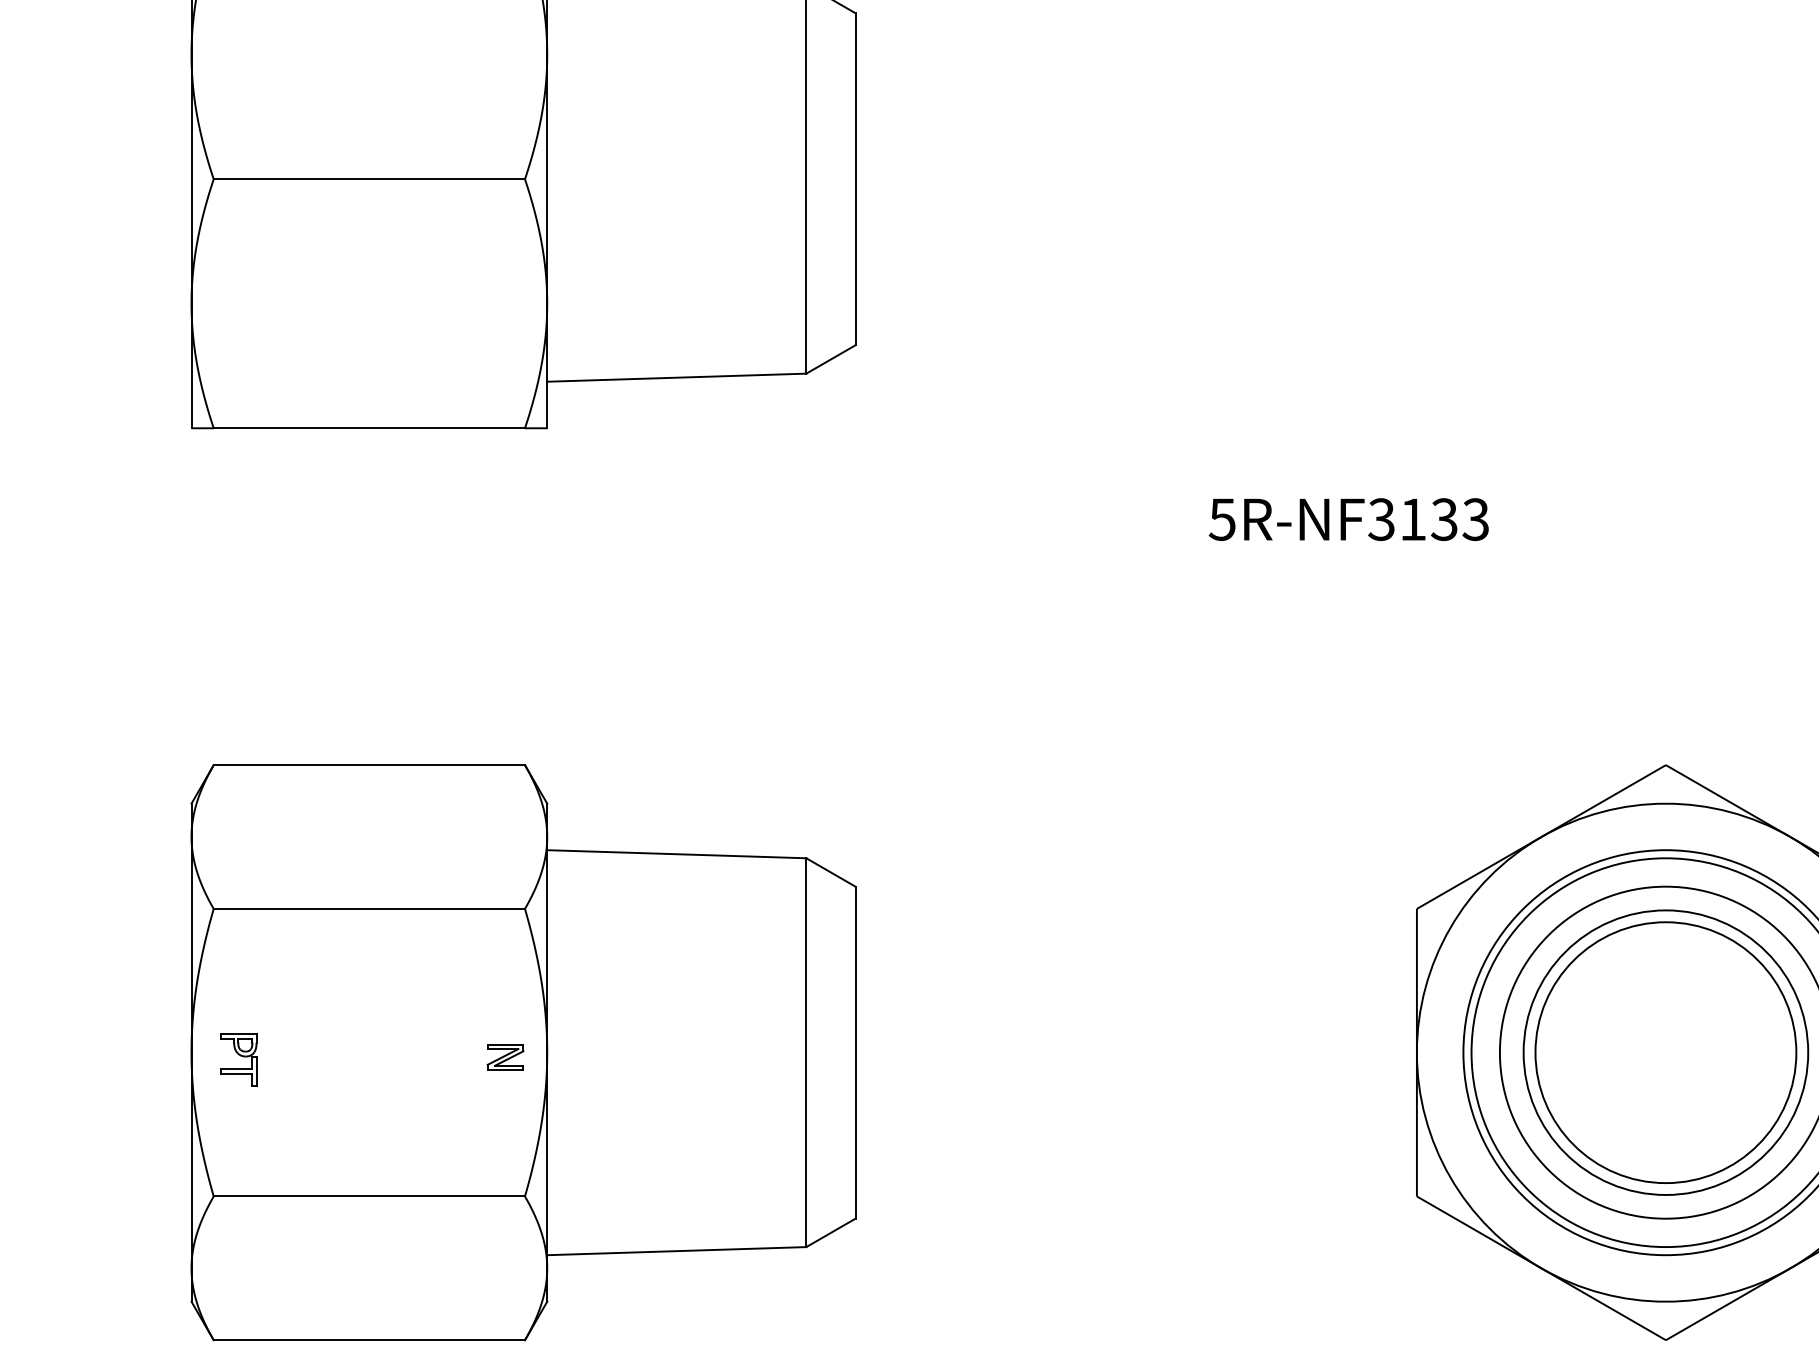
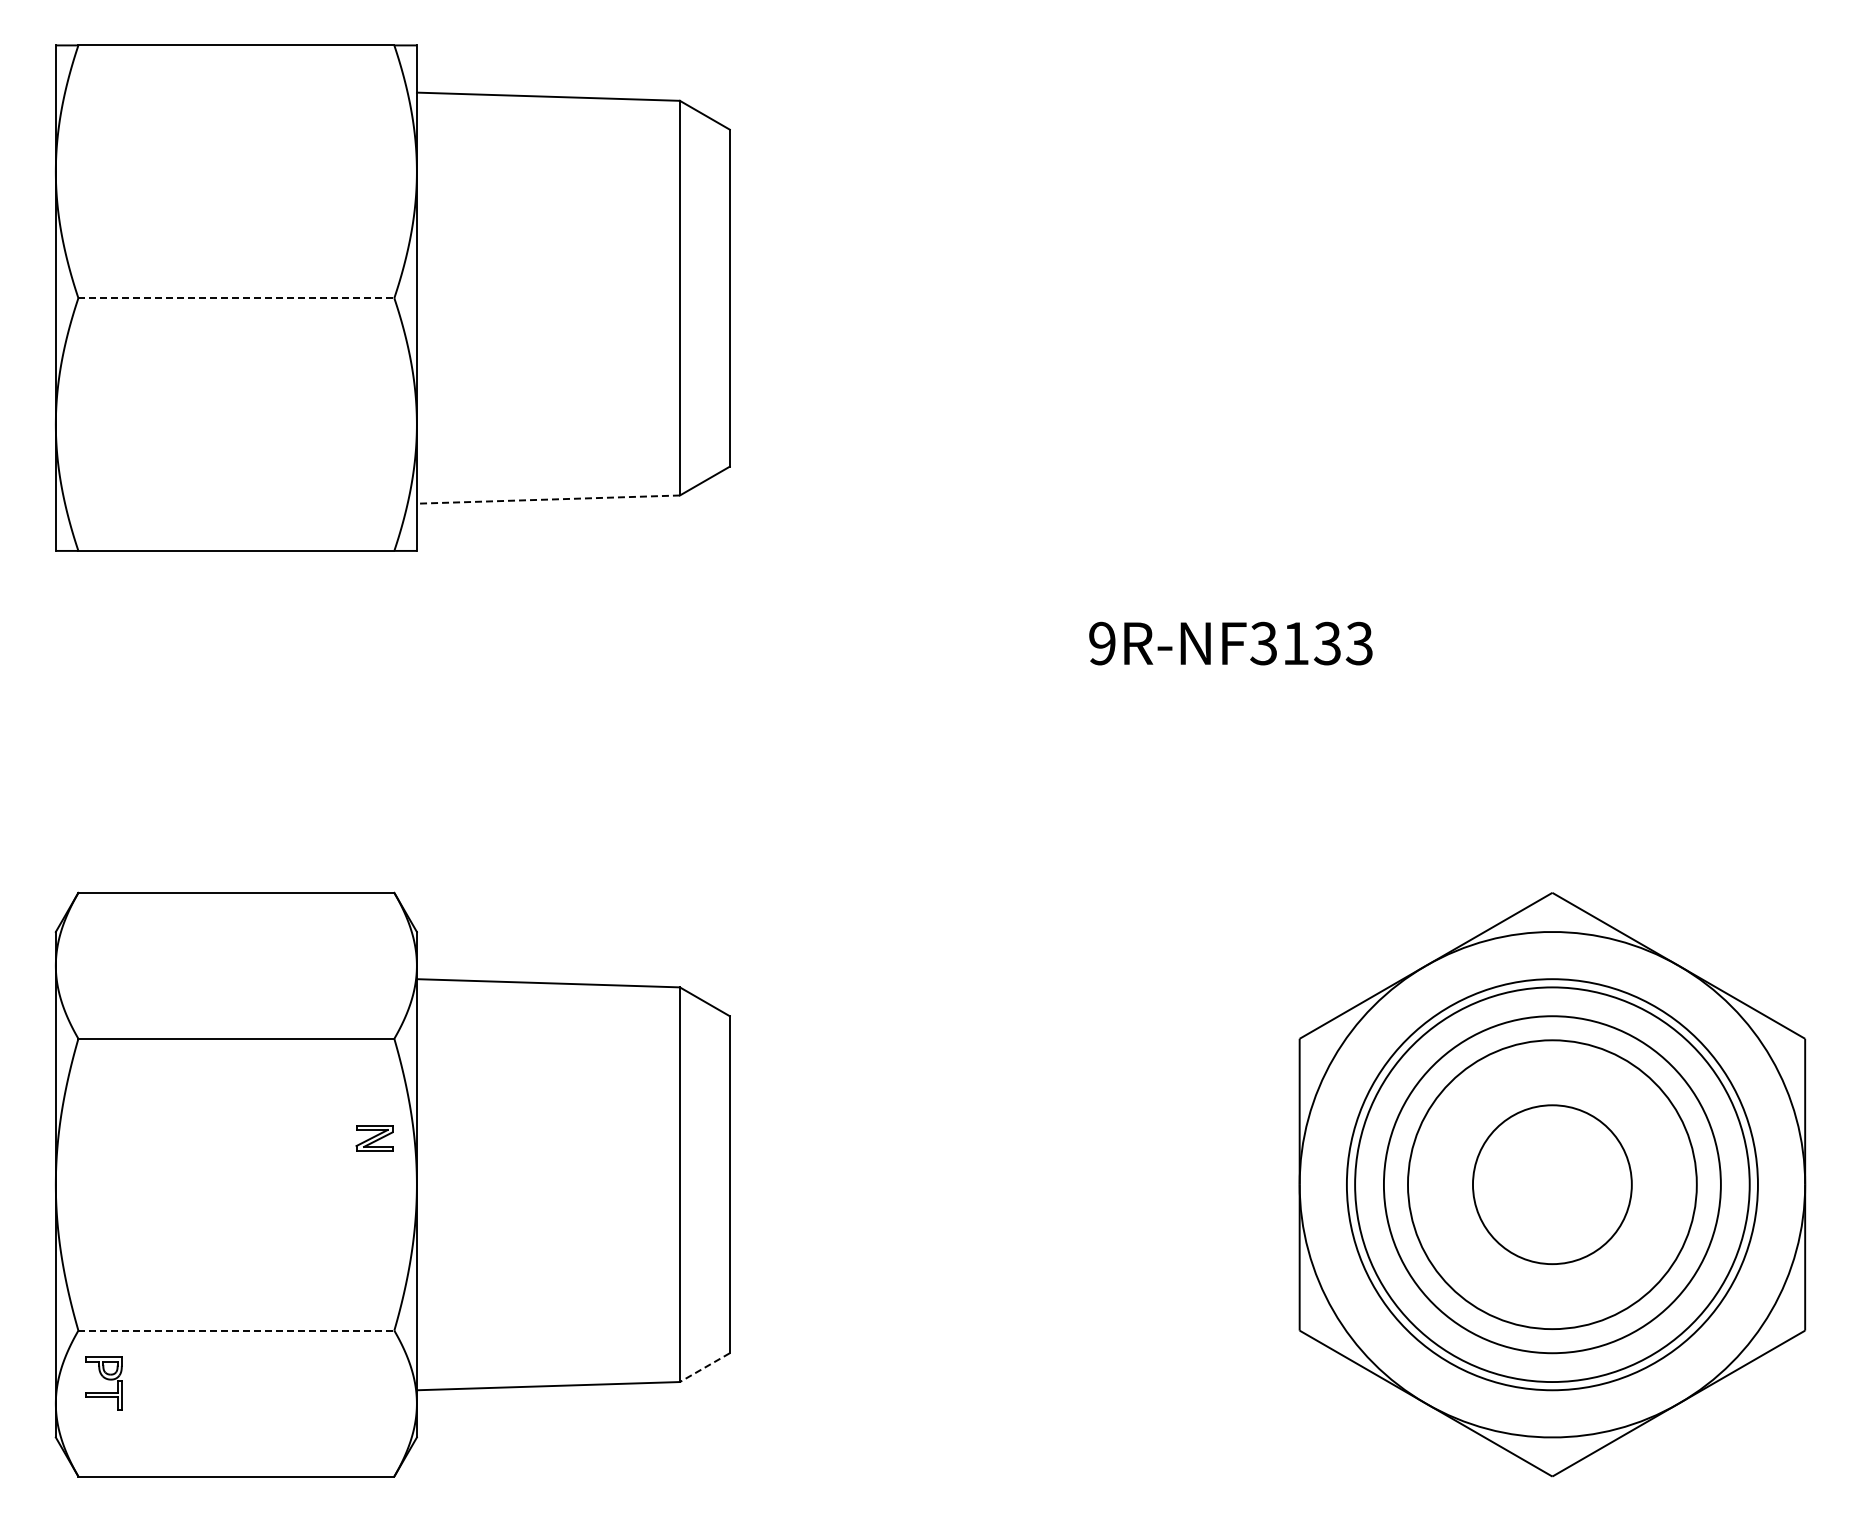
line: (369, 179) -> (236, 298), solid -> dashed
line: (676, 377) -> (548, 499), solid -> dashed
text: (1221, 519) -> (1101, 643), 5R-NF3133 -> 9R-NF3133
circle: (1666, 1052) -> (1552, 1184), size x0.6
part: (505, 1057) -> (374, 1138), moved
part: (238, 1060) -> (103, 1383), moved
line: (369, 1196) -> (236, 1330), solid -> dashed
line: (830, 1232) -> (704, 1367), solid -> dashed

